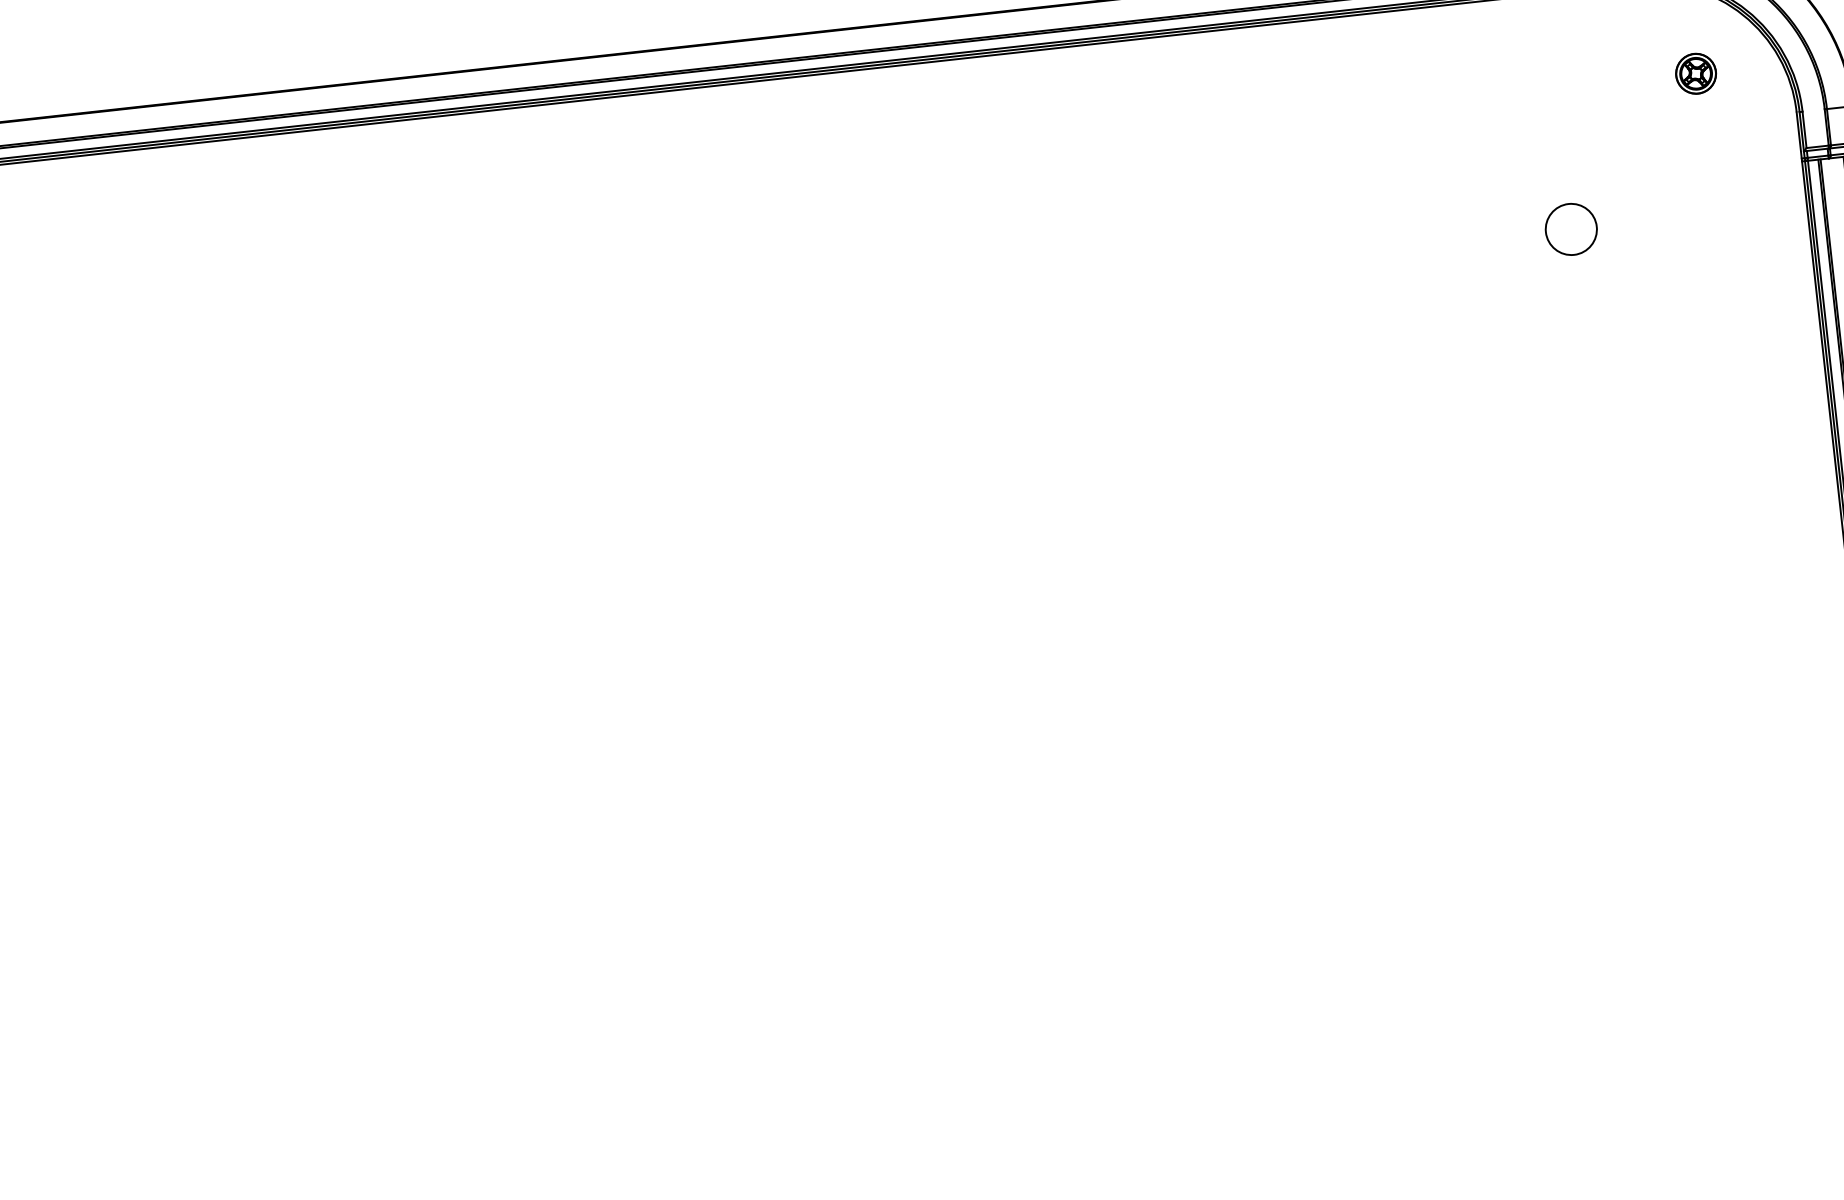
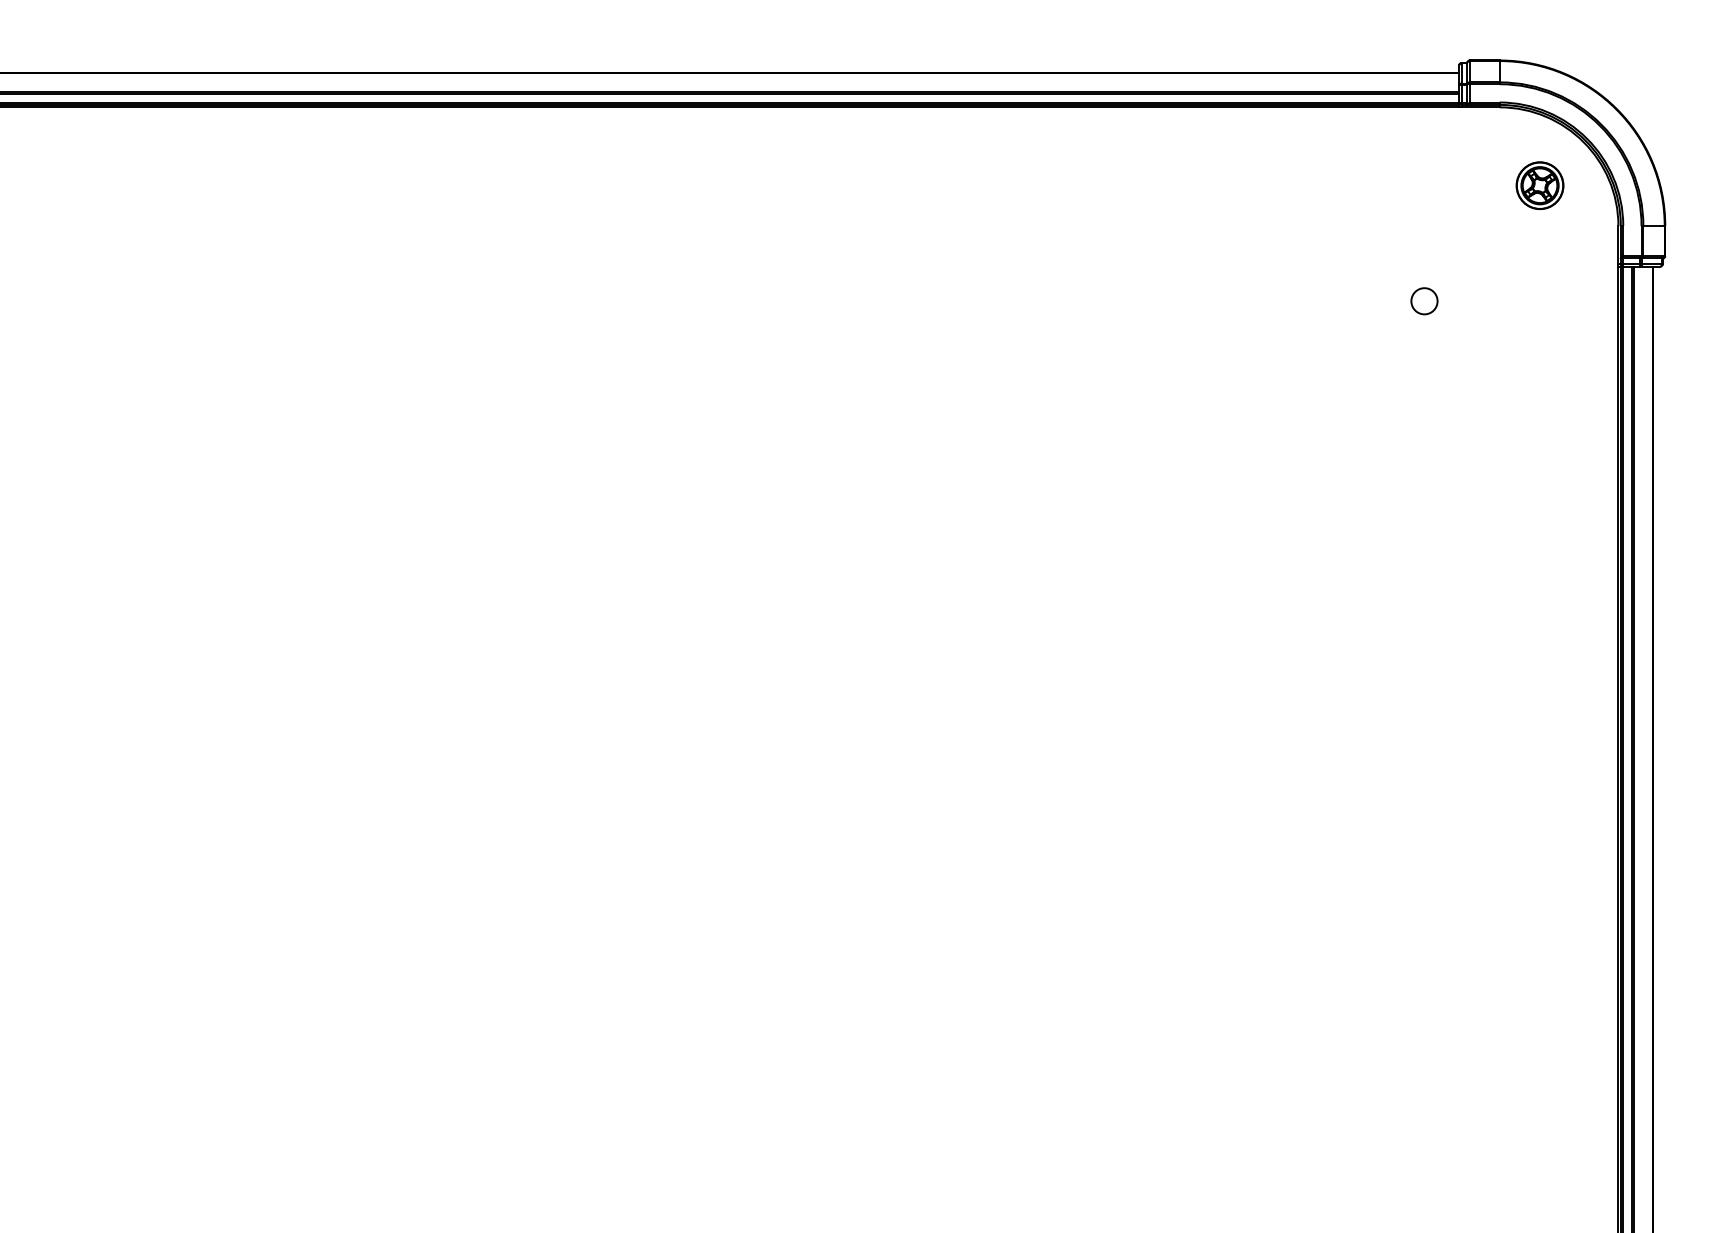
part: (1695, 73) -> (1539, 185), size x1.43
circle: (1571, 229) -> (1424, 301), size x0.62

